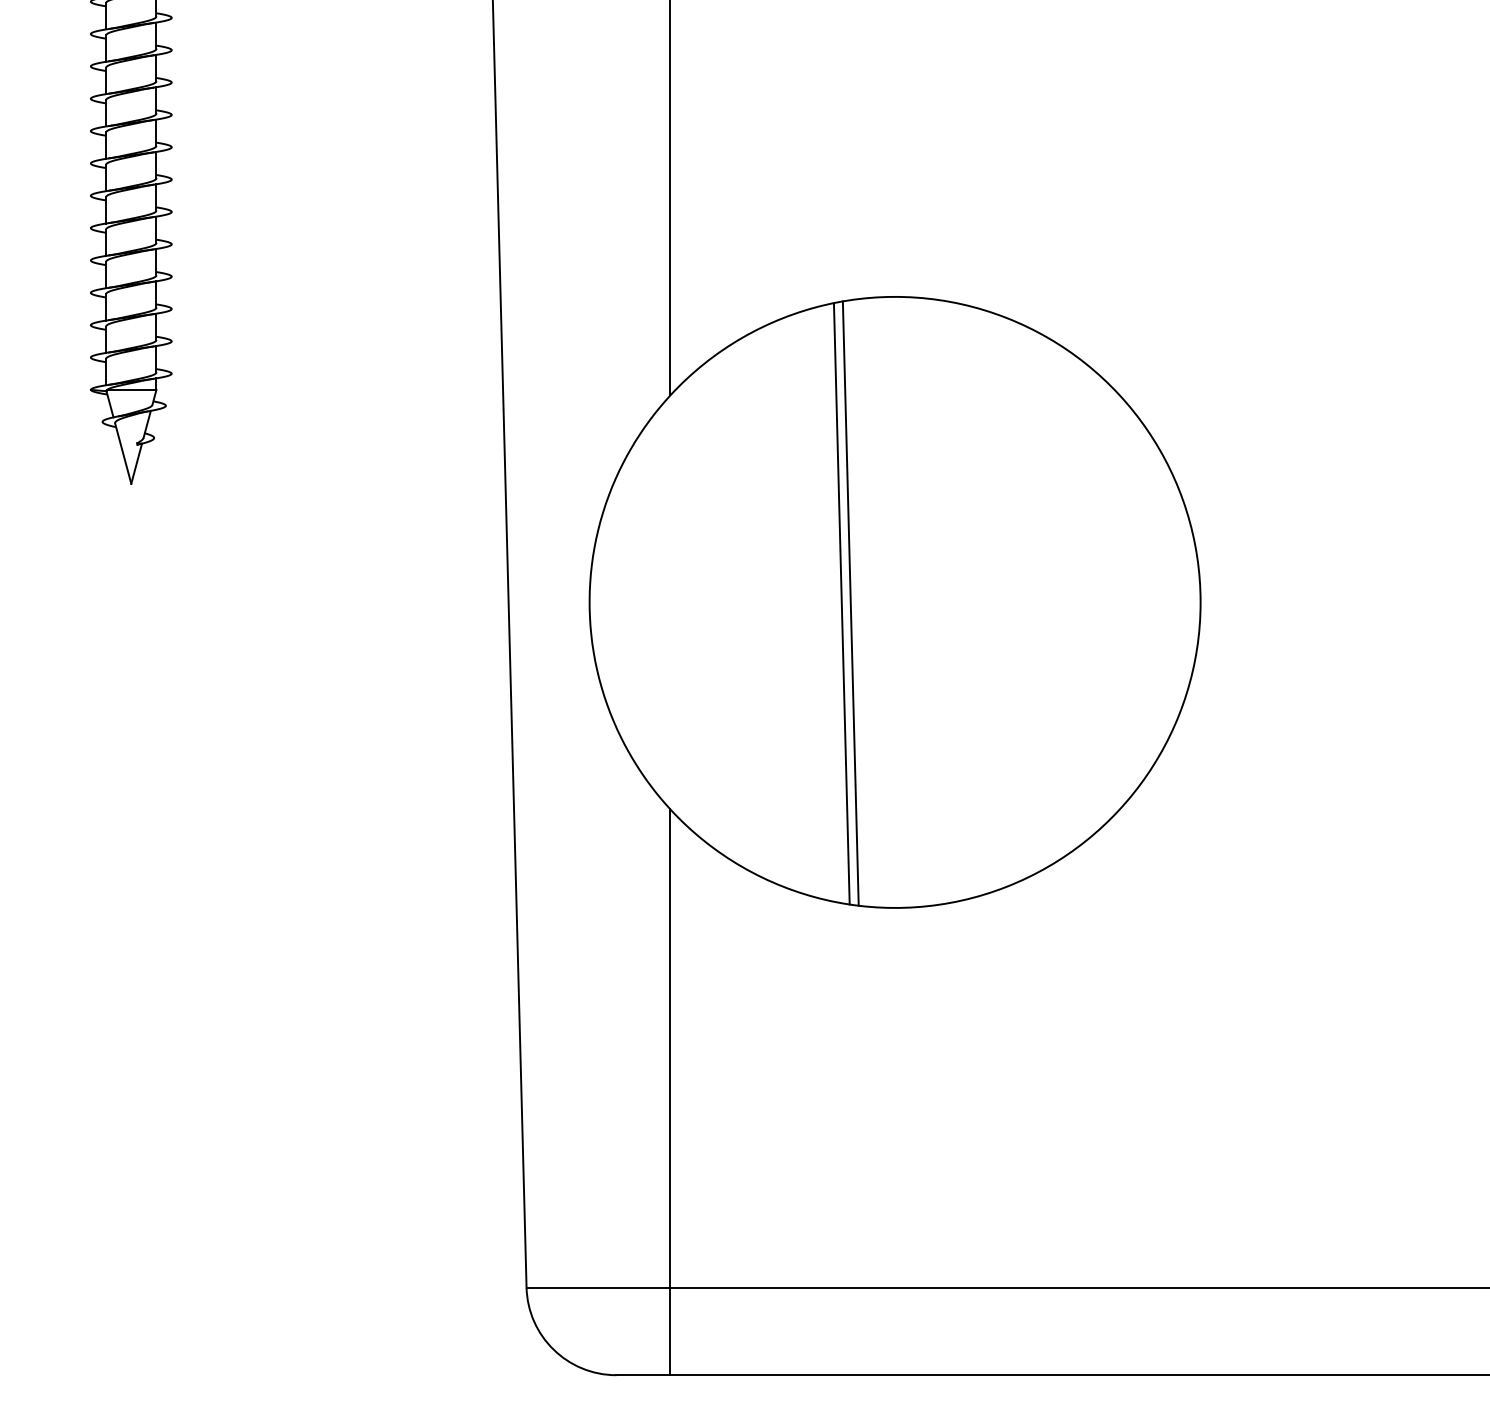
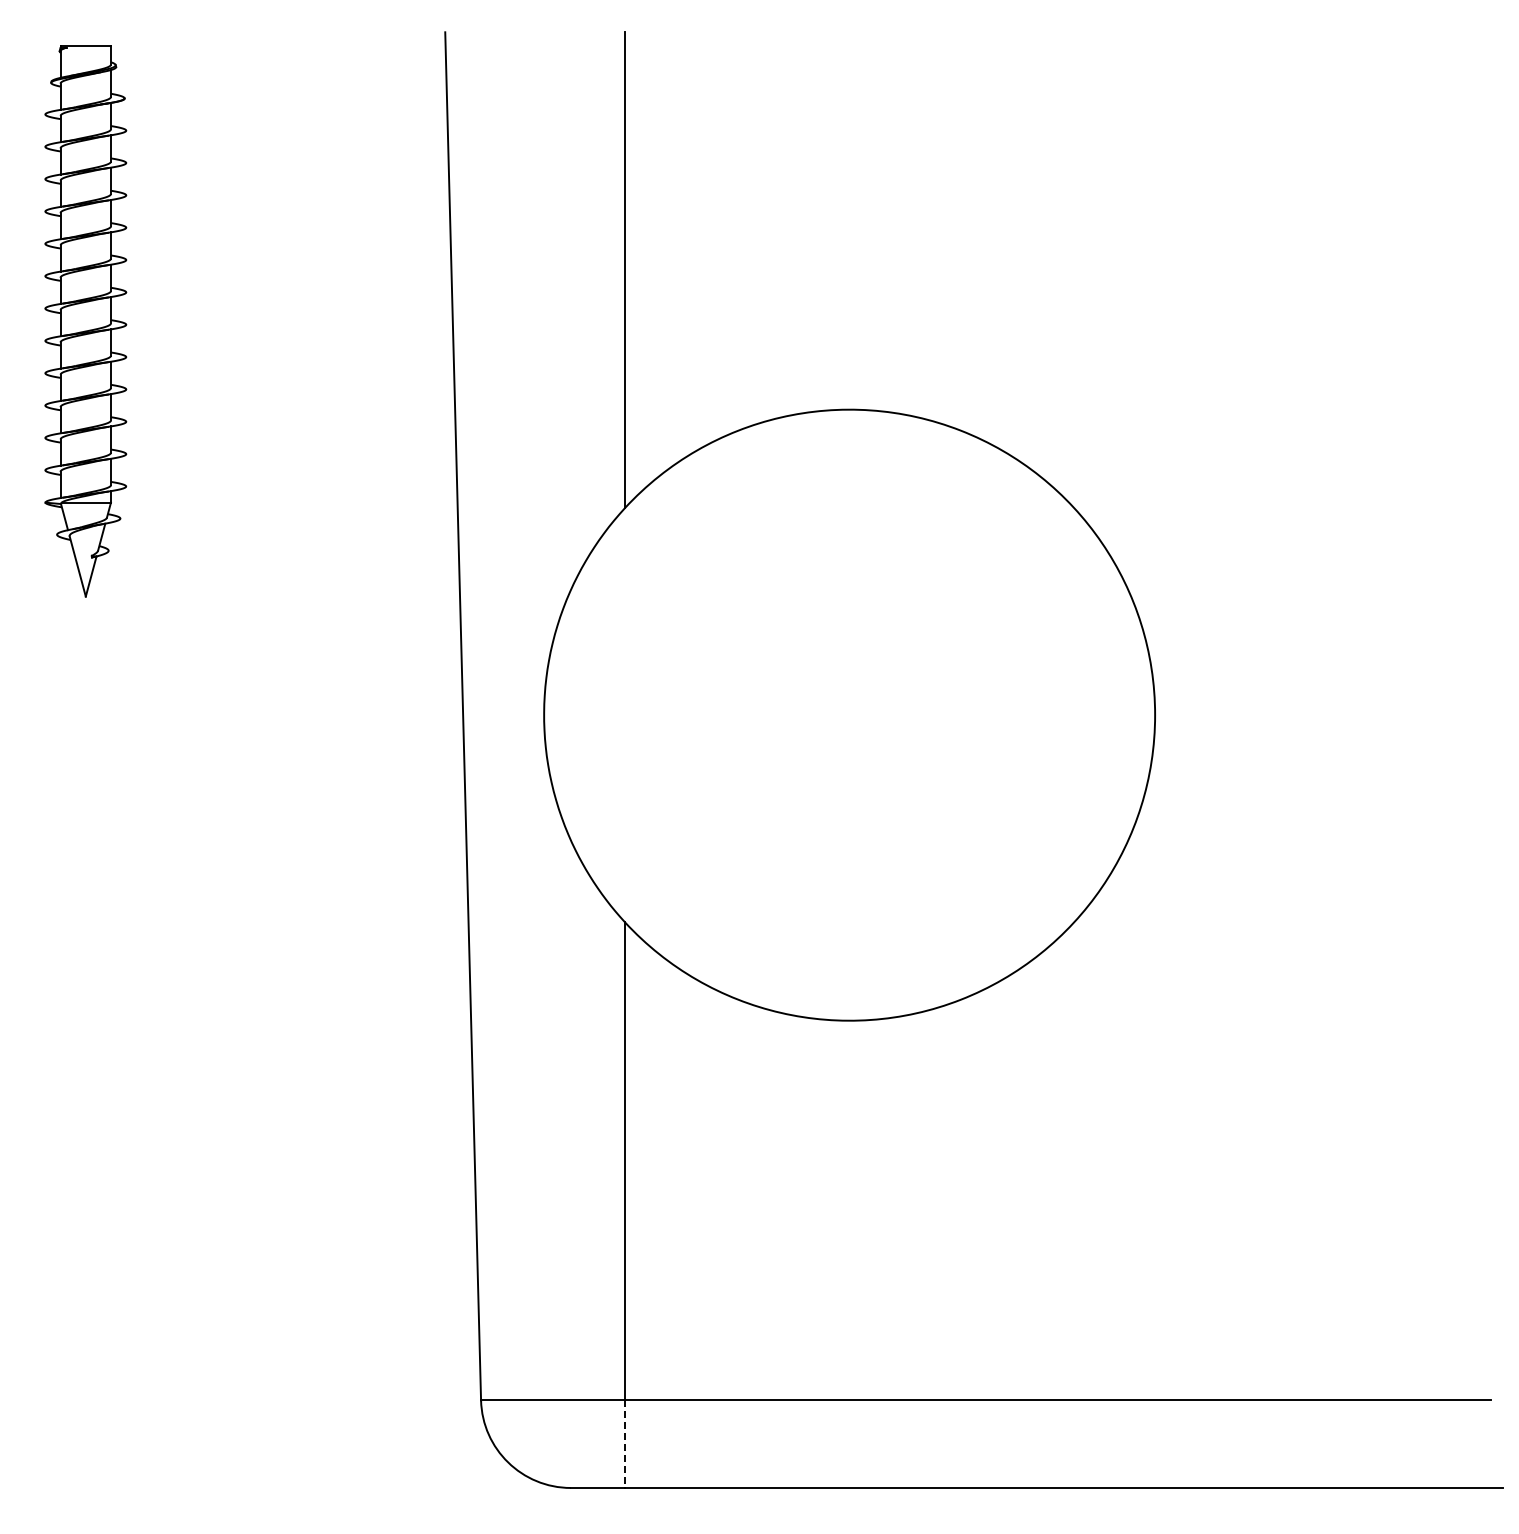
line: (841, 603) -> (796, 716), removed
line: (850, 603) -> (805, 716), removed
line: (669, 1331) -> (624, 1444), solid -> dashed

